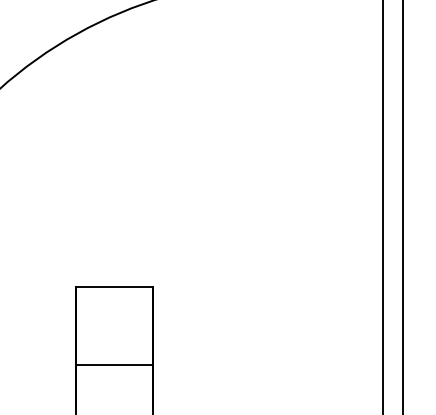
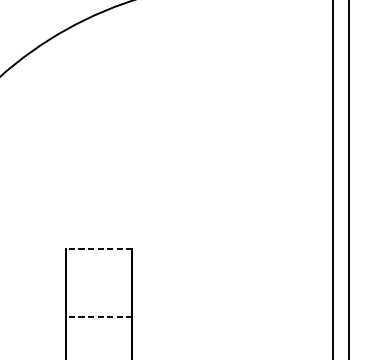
line: (113, 286) -> (98, 248), solid -> dashed
line: (113, 364) -> (98, 316), solid -> dashed

